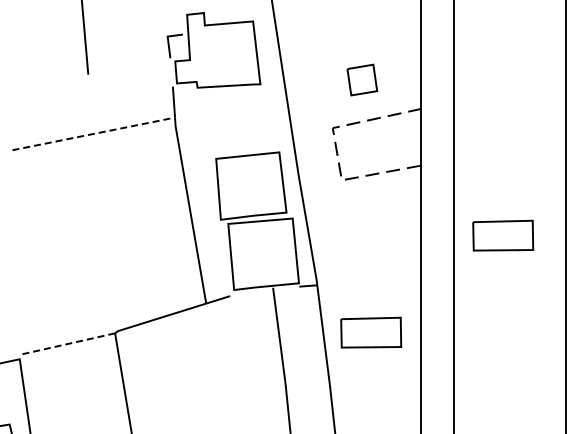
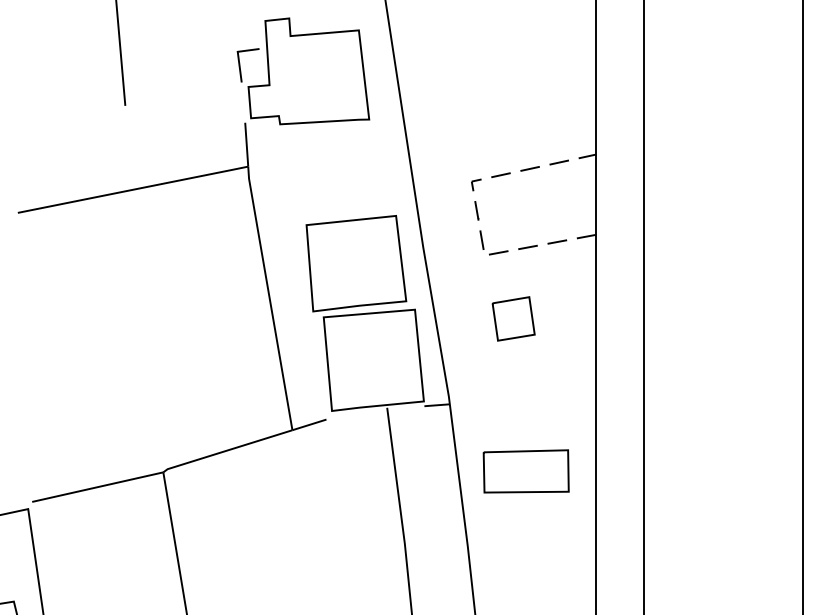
part: (362, 79) -> (513, 318), moved
line: (94, 133) -> (134, 189), dashed -> solid
part: (503, 235) -> (713, 333), removed
line: (68, 343) -> (97, 486), dashed -> solid

